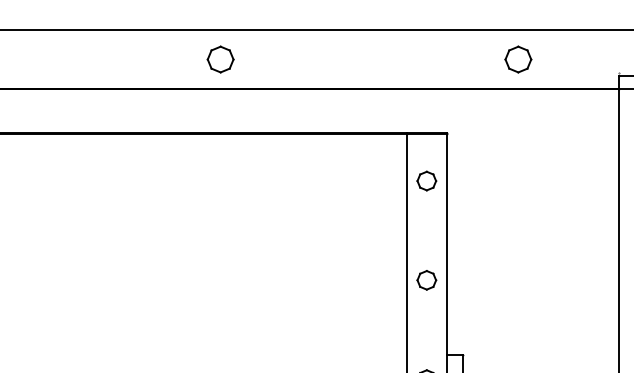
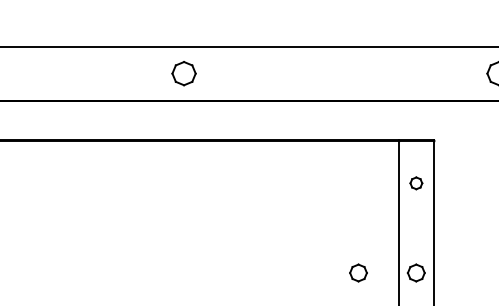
part: (220, 59) -> (183, 73), moved
part: (426, 180) -> (416, 182), size x0.7
part: (362, 280) -> (358, 273), added

